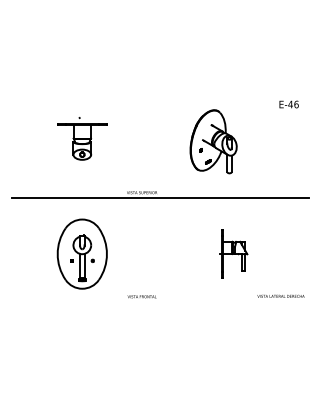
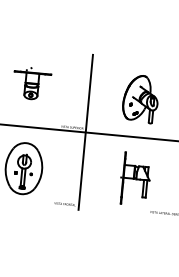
part: (213, 141) -> (140, 98), moved
line: (160, 197) -> (85, 132), added
part: (234, 254) -> (136, 179), size x1.43

